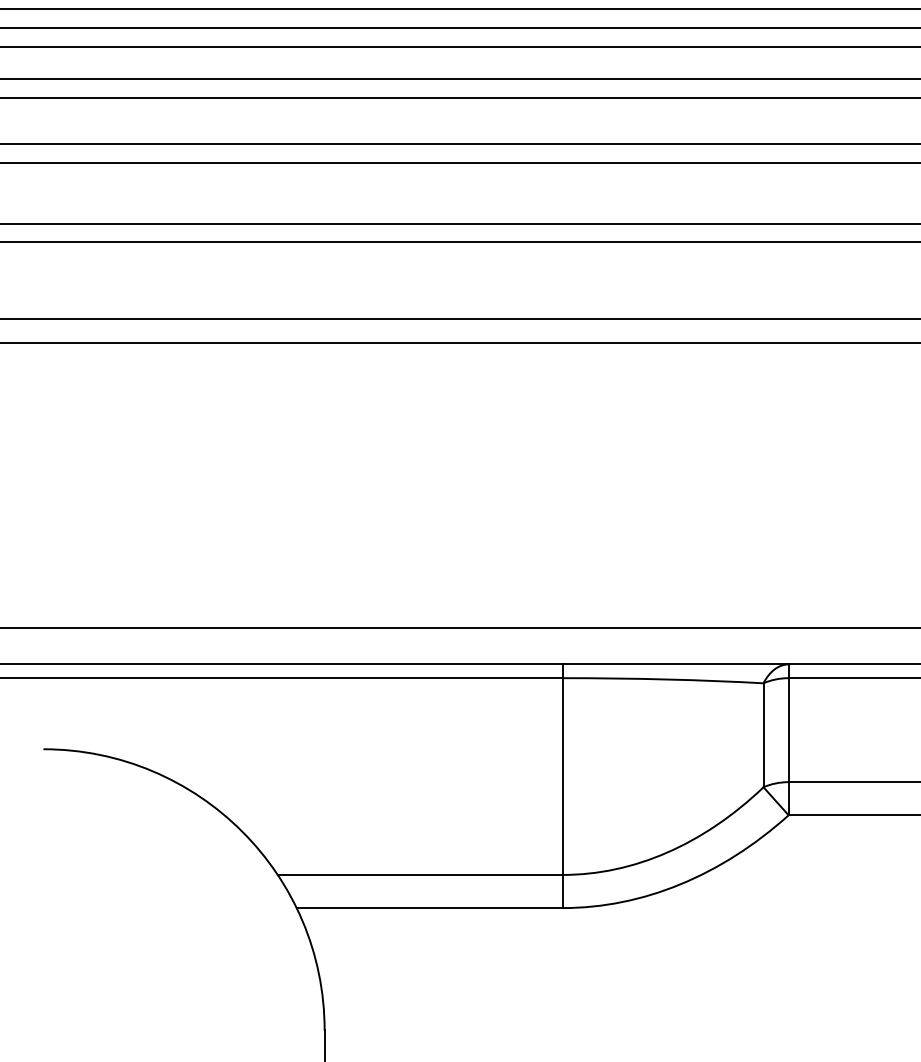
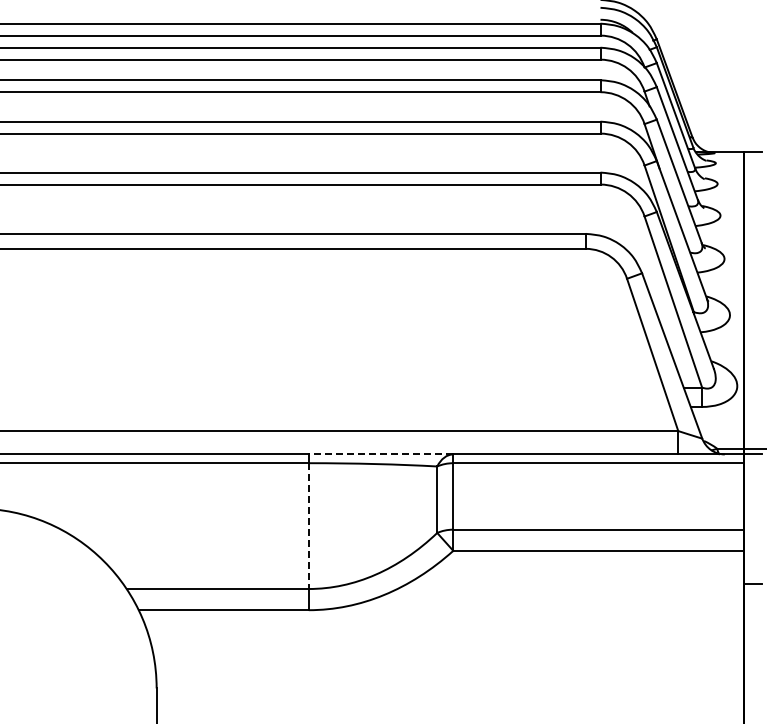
line: (674, 664) -> (380, 454), solid -> dashed
line: (562, 777) -> (308, 526), solid -> dashed

